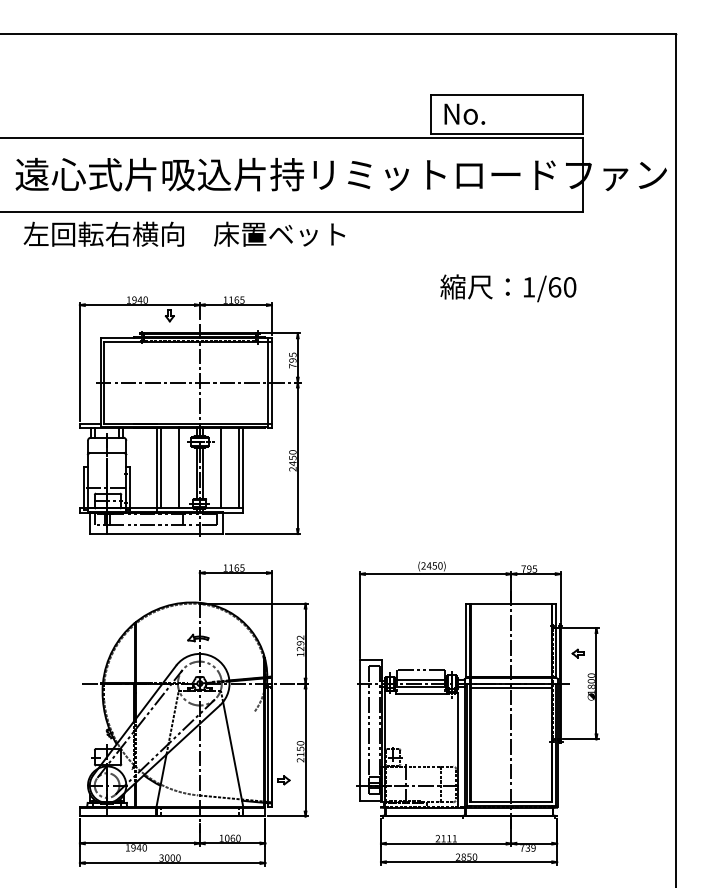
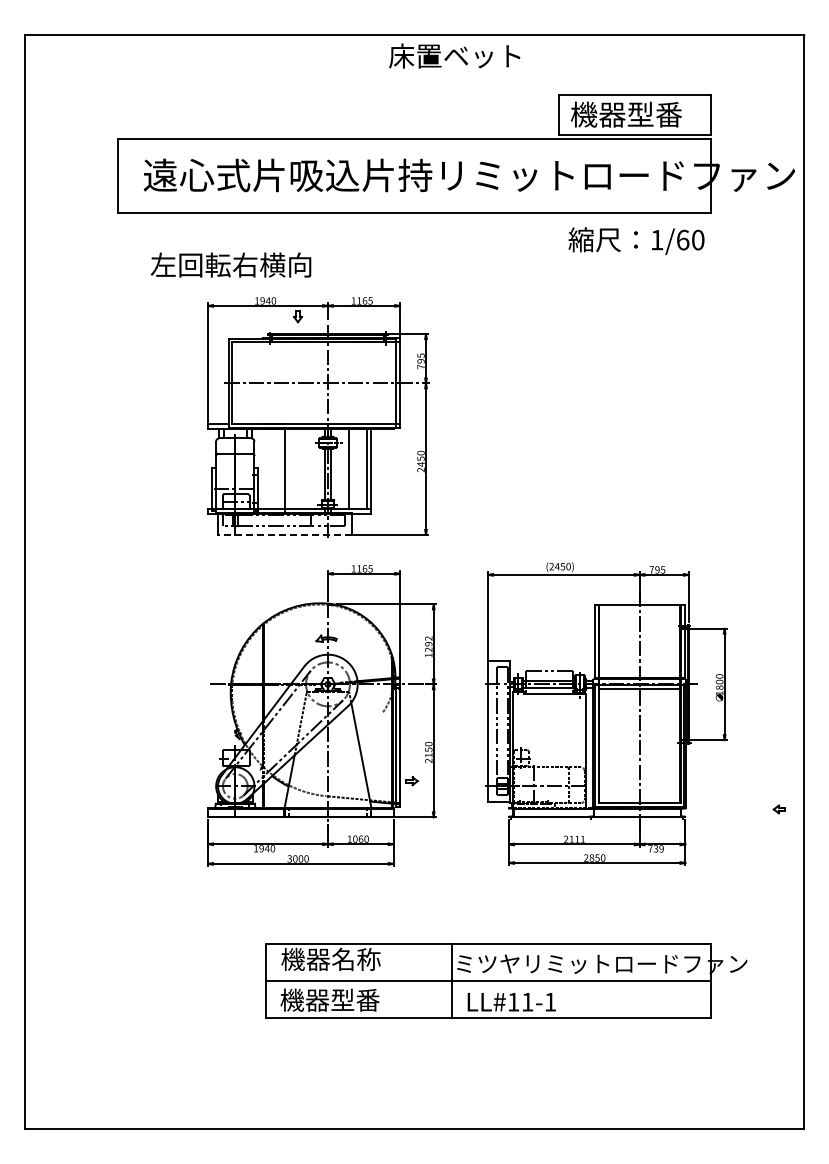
text: (498, 113) -> (626, 114), No. -> 機器型番
text: (103, 233) -> (230, 264), moved
text: (279, 233) -> (454, 55), moved
text: (508, 287) -> (636, 240), moved
line: (178, 467) -> (306, 468), removed
line: (161, 468) -> (289, 469), removed
line: (156, 533) -> (284, 534), solid -> dashed
part: (577, 653) -> (778, 809), moved

